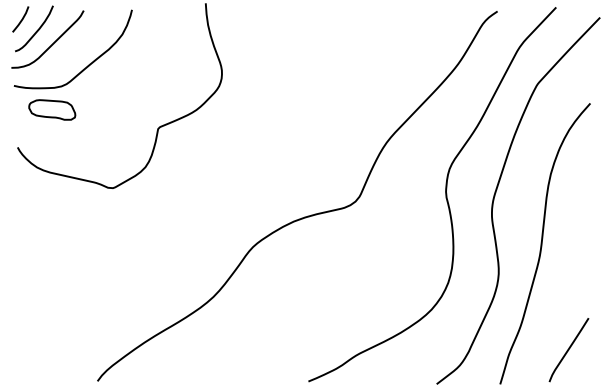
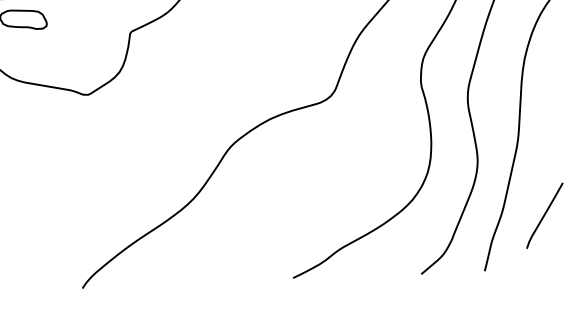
curve: (568, 350) -> (544, 216), moved

